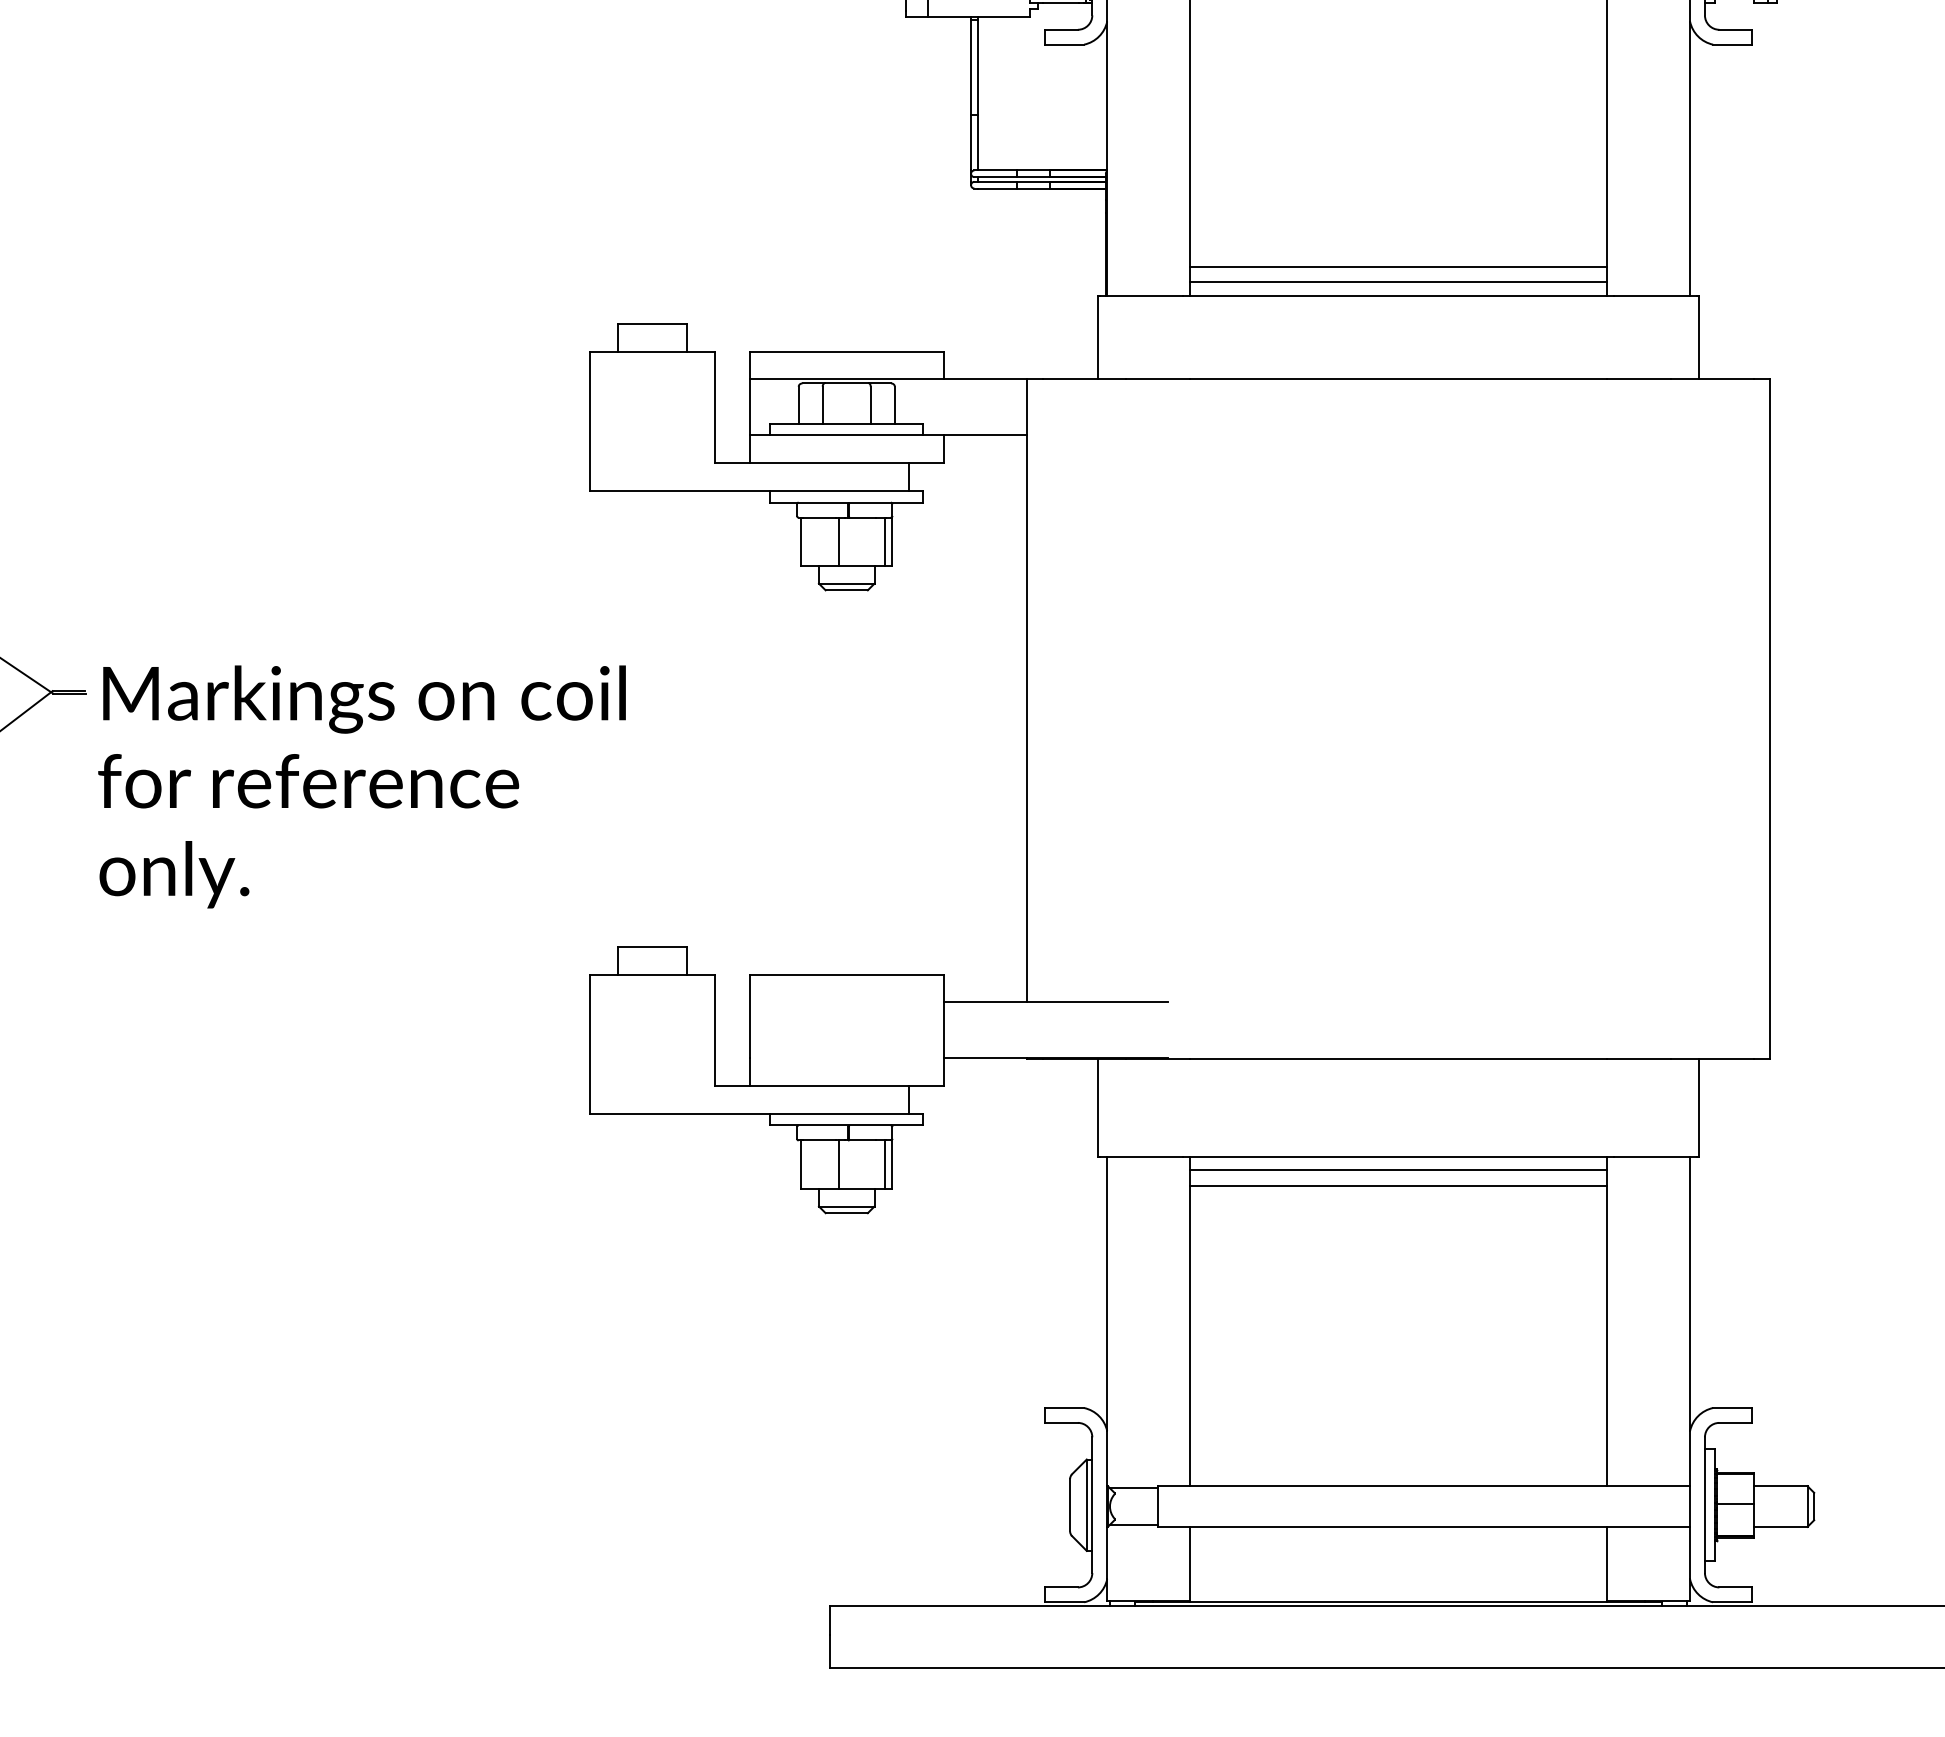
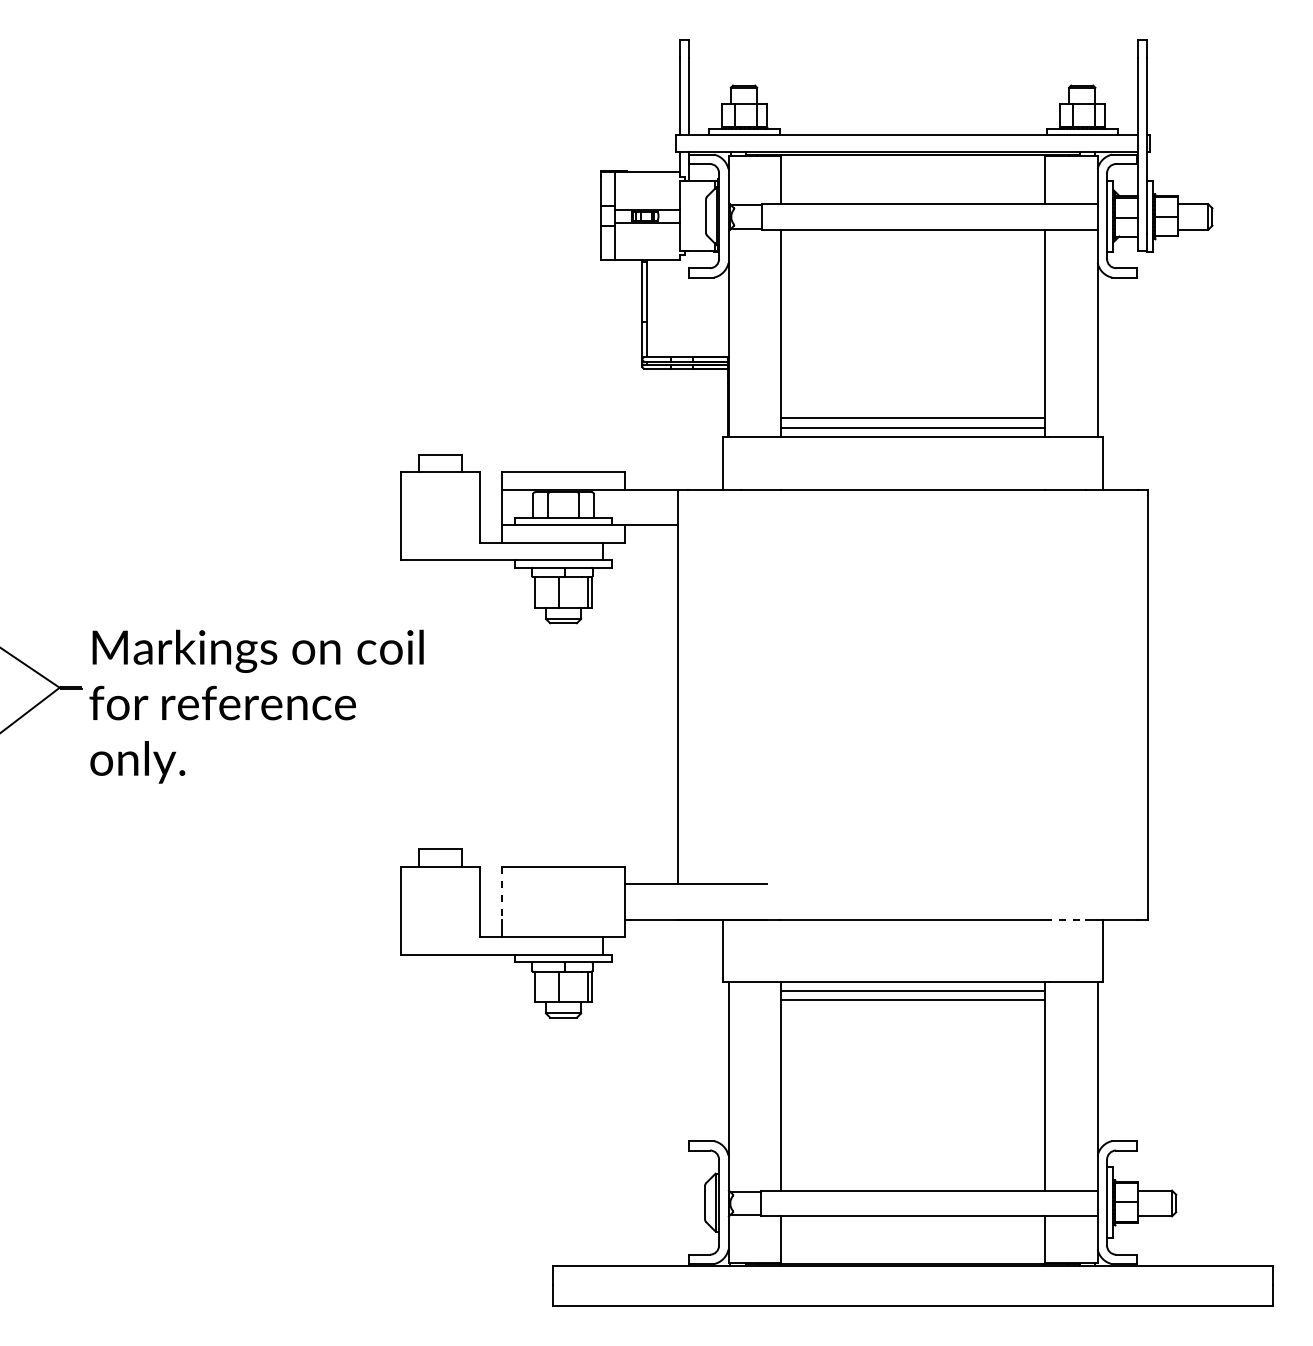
text: (361, 786) -> (256, 706), moved
line: (750, 1017) -> (502, 893), solid -> dashed
line: (1639, 1058) -> (1065, 919), solid -> dashed

